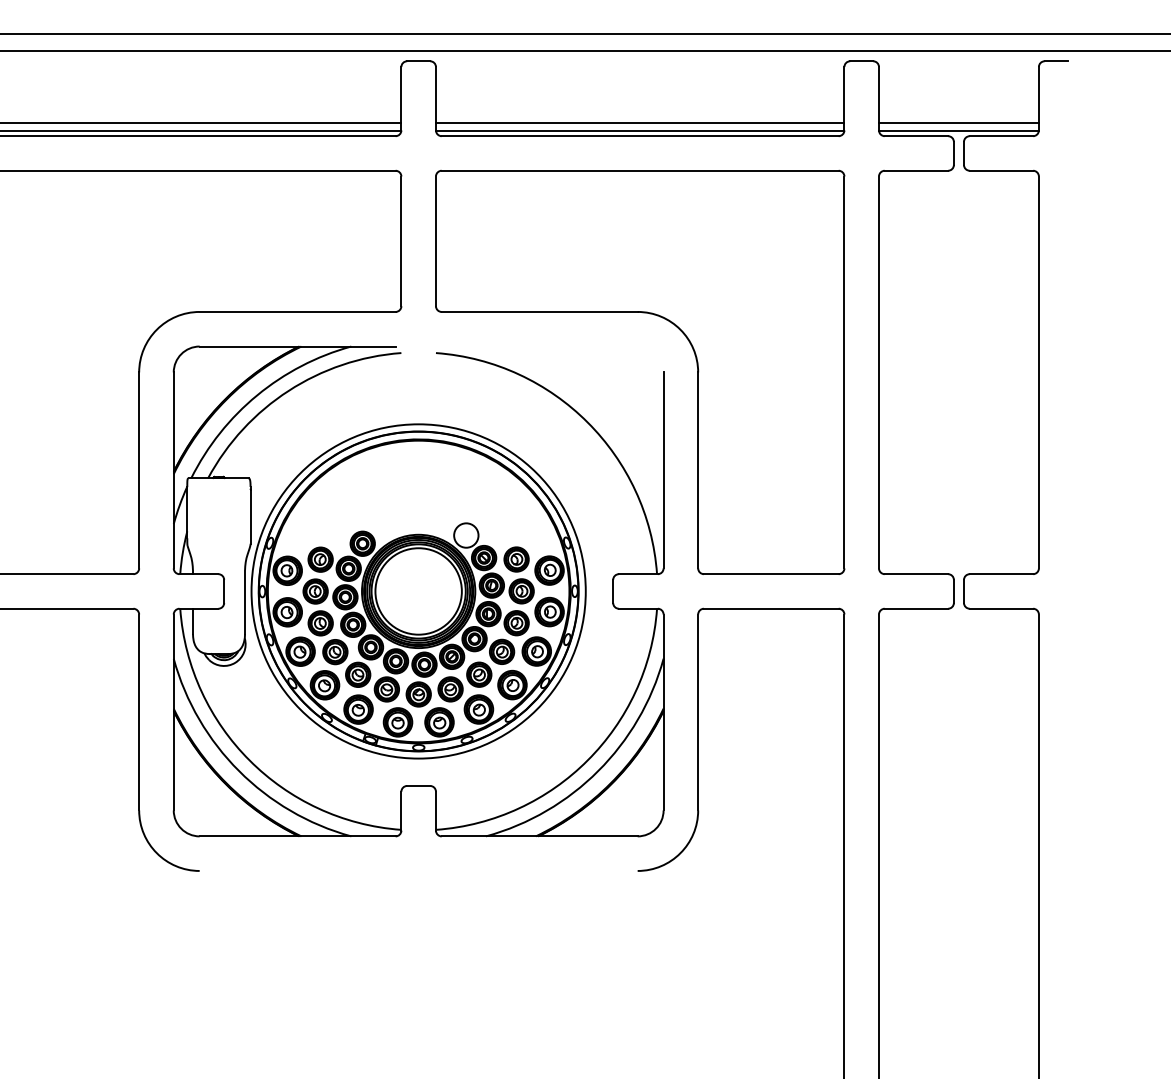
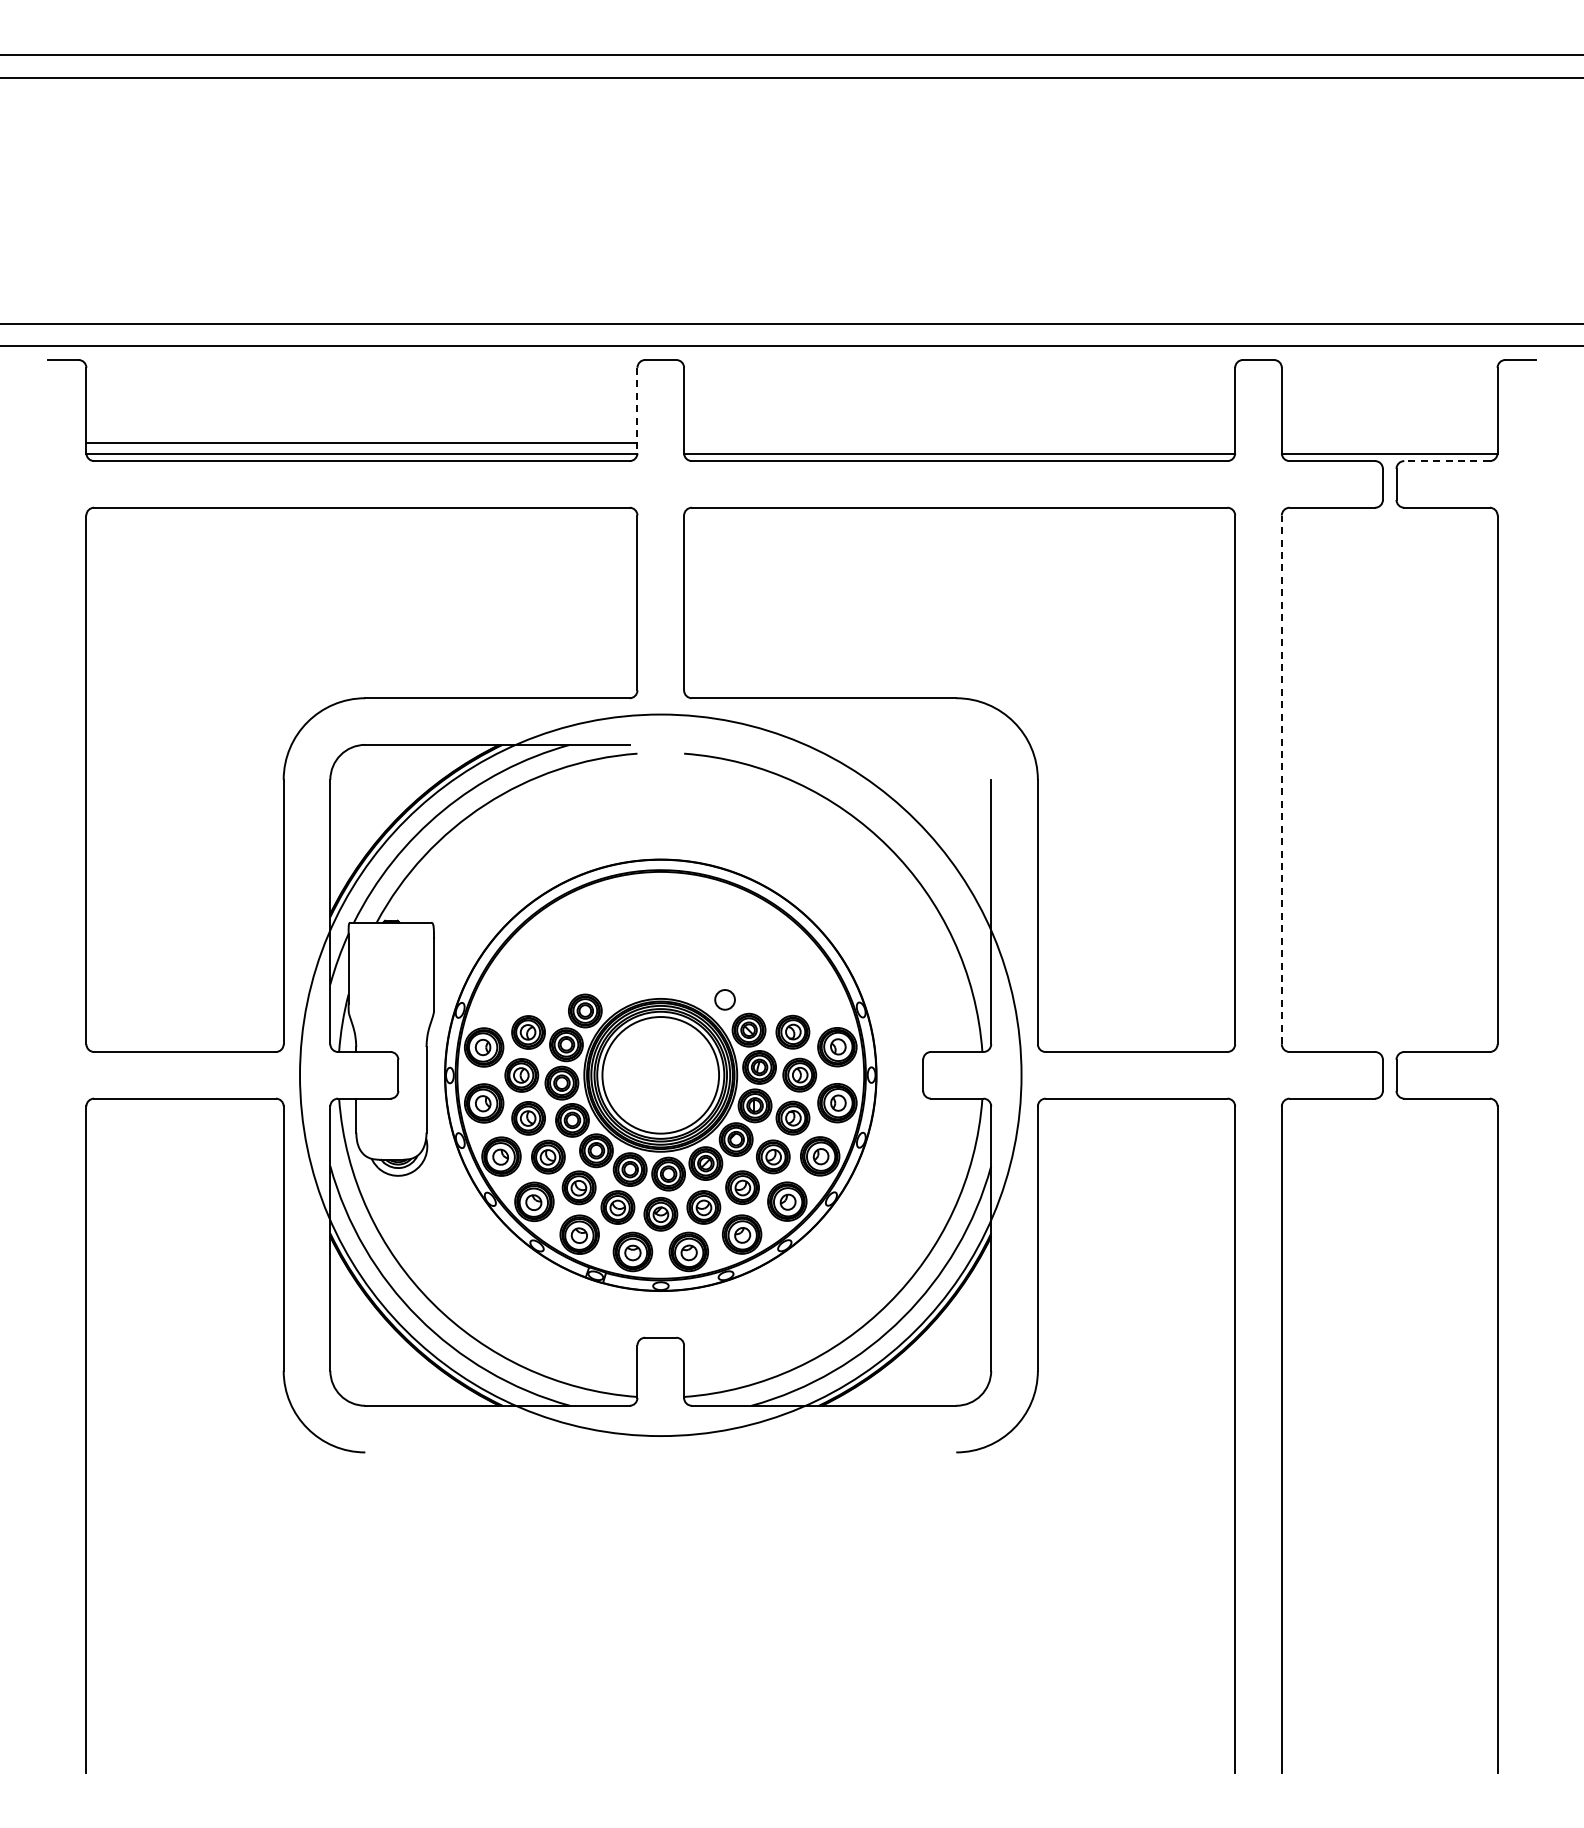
line: (401, 98) -> (637, 410), solid -> dashed
line: (640, 123) -> (959, 443), removed
line: (958, 123) -> (1389, 443), removed
line: (1001, 136) -> (1447, 461), solid -> dashed
line: (878, 372) -> (1281, 779), solid -> dashed
circle: (465, 535) -> (724, 999), size x0.6
circle: (418, 590) -> (660, 1074), size x1.6

